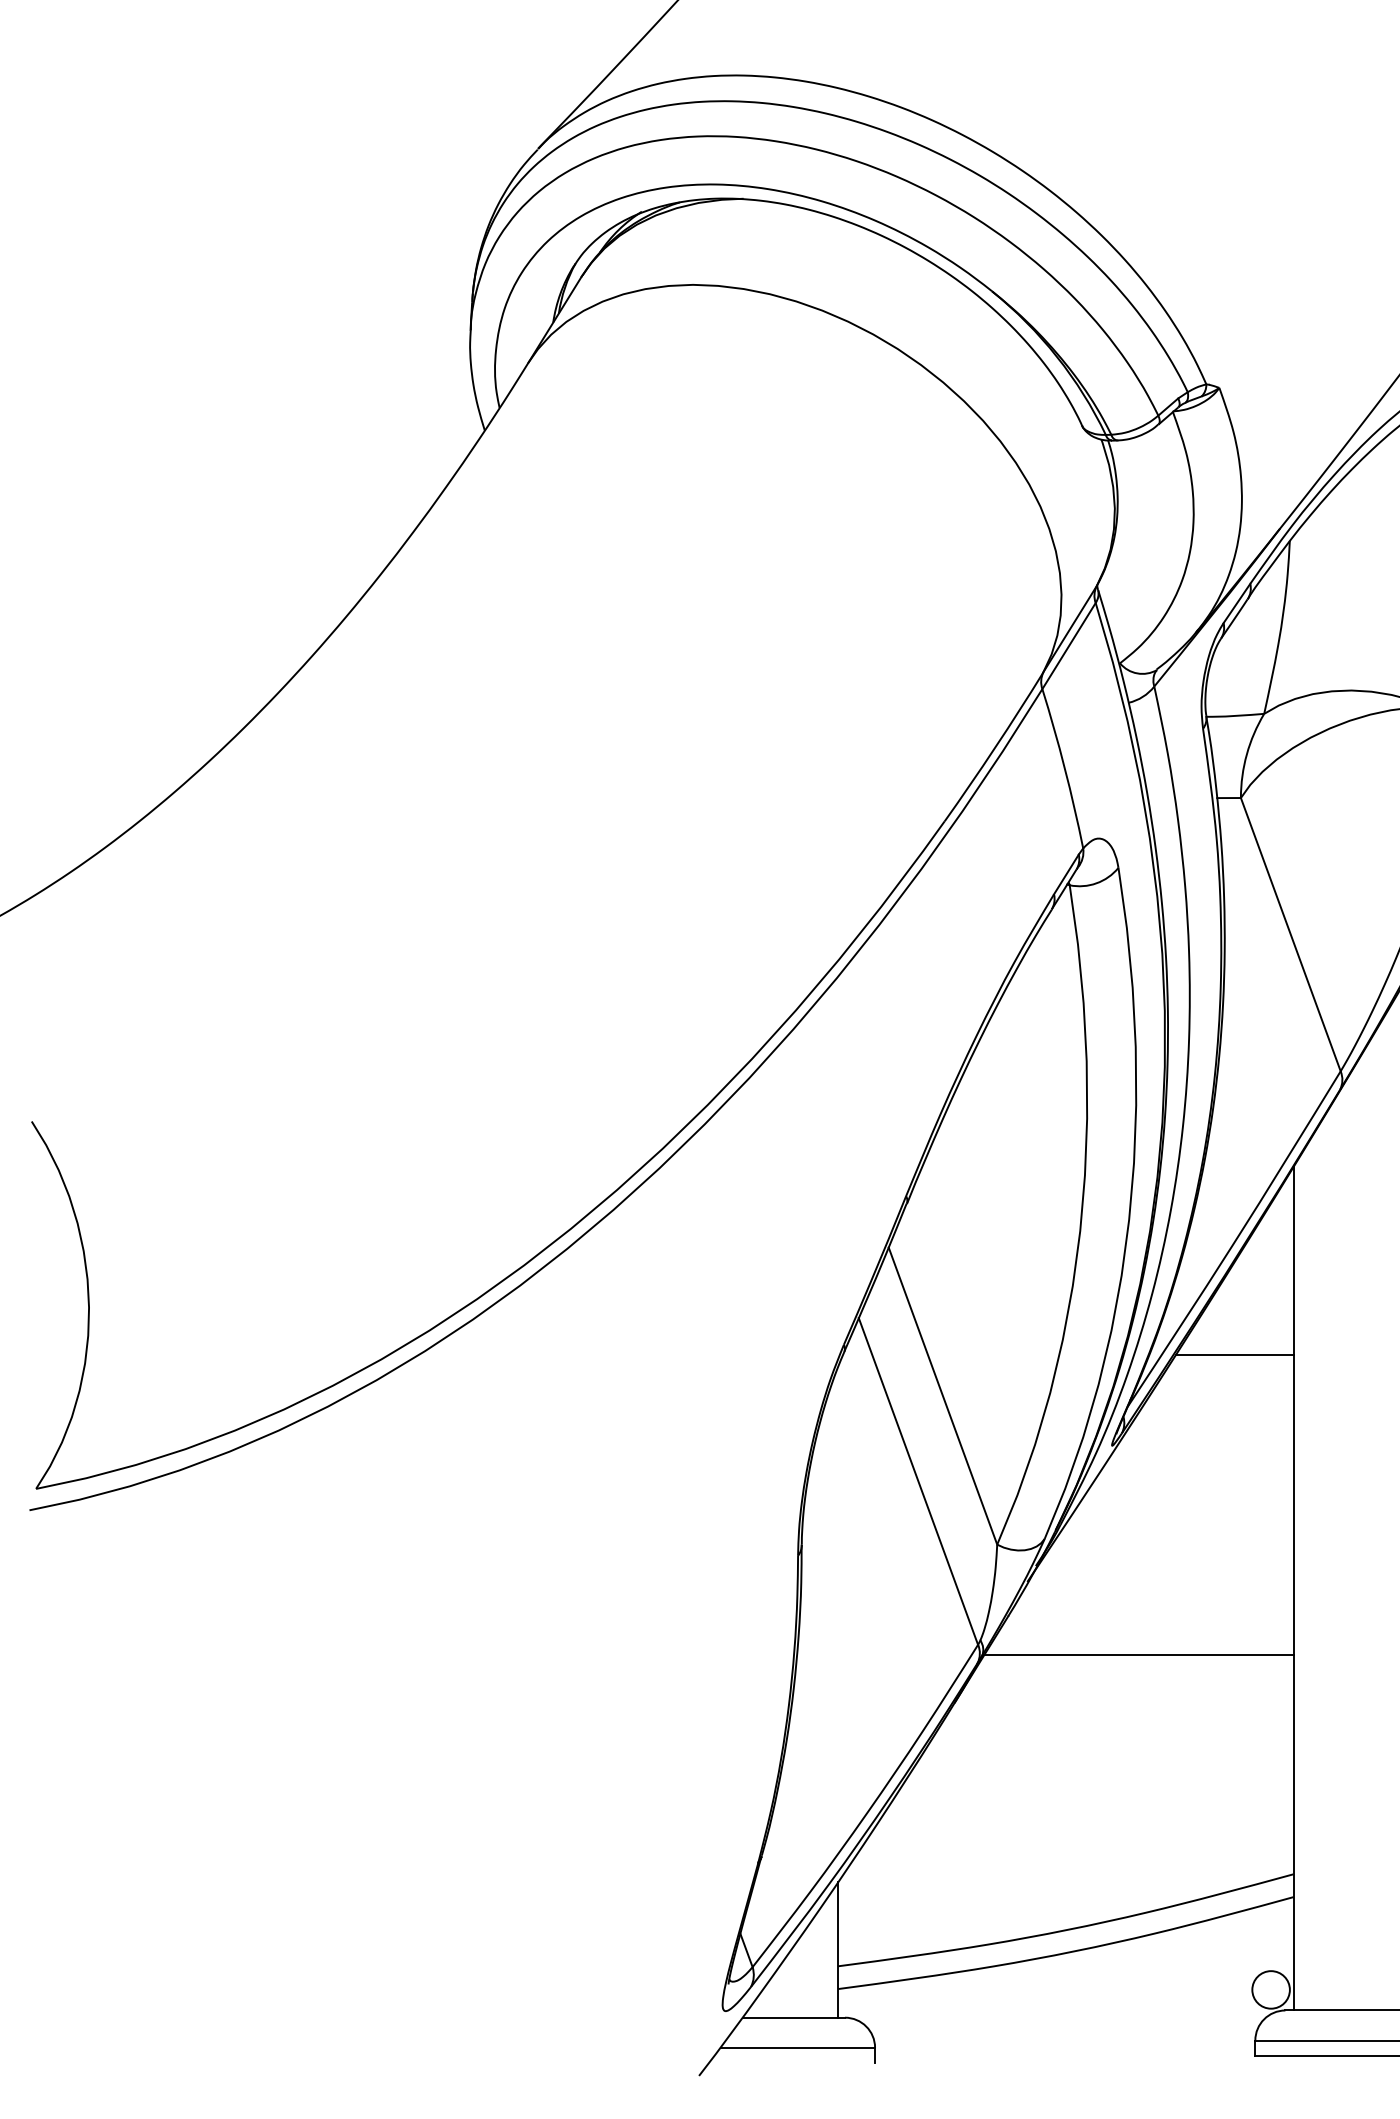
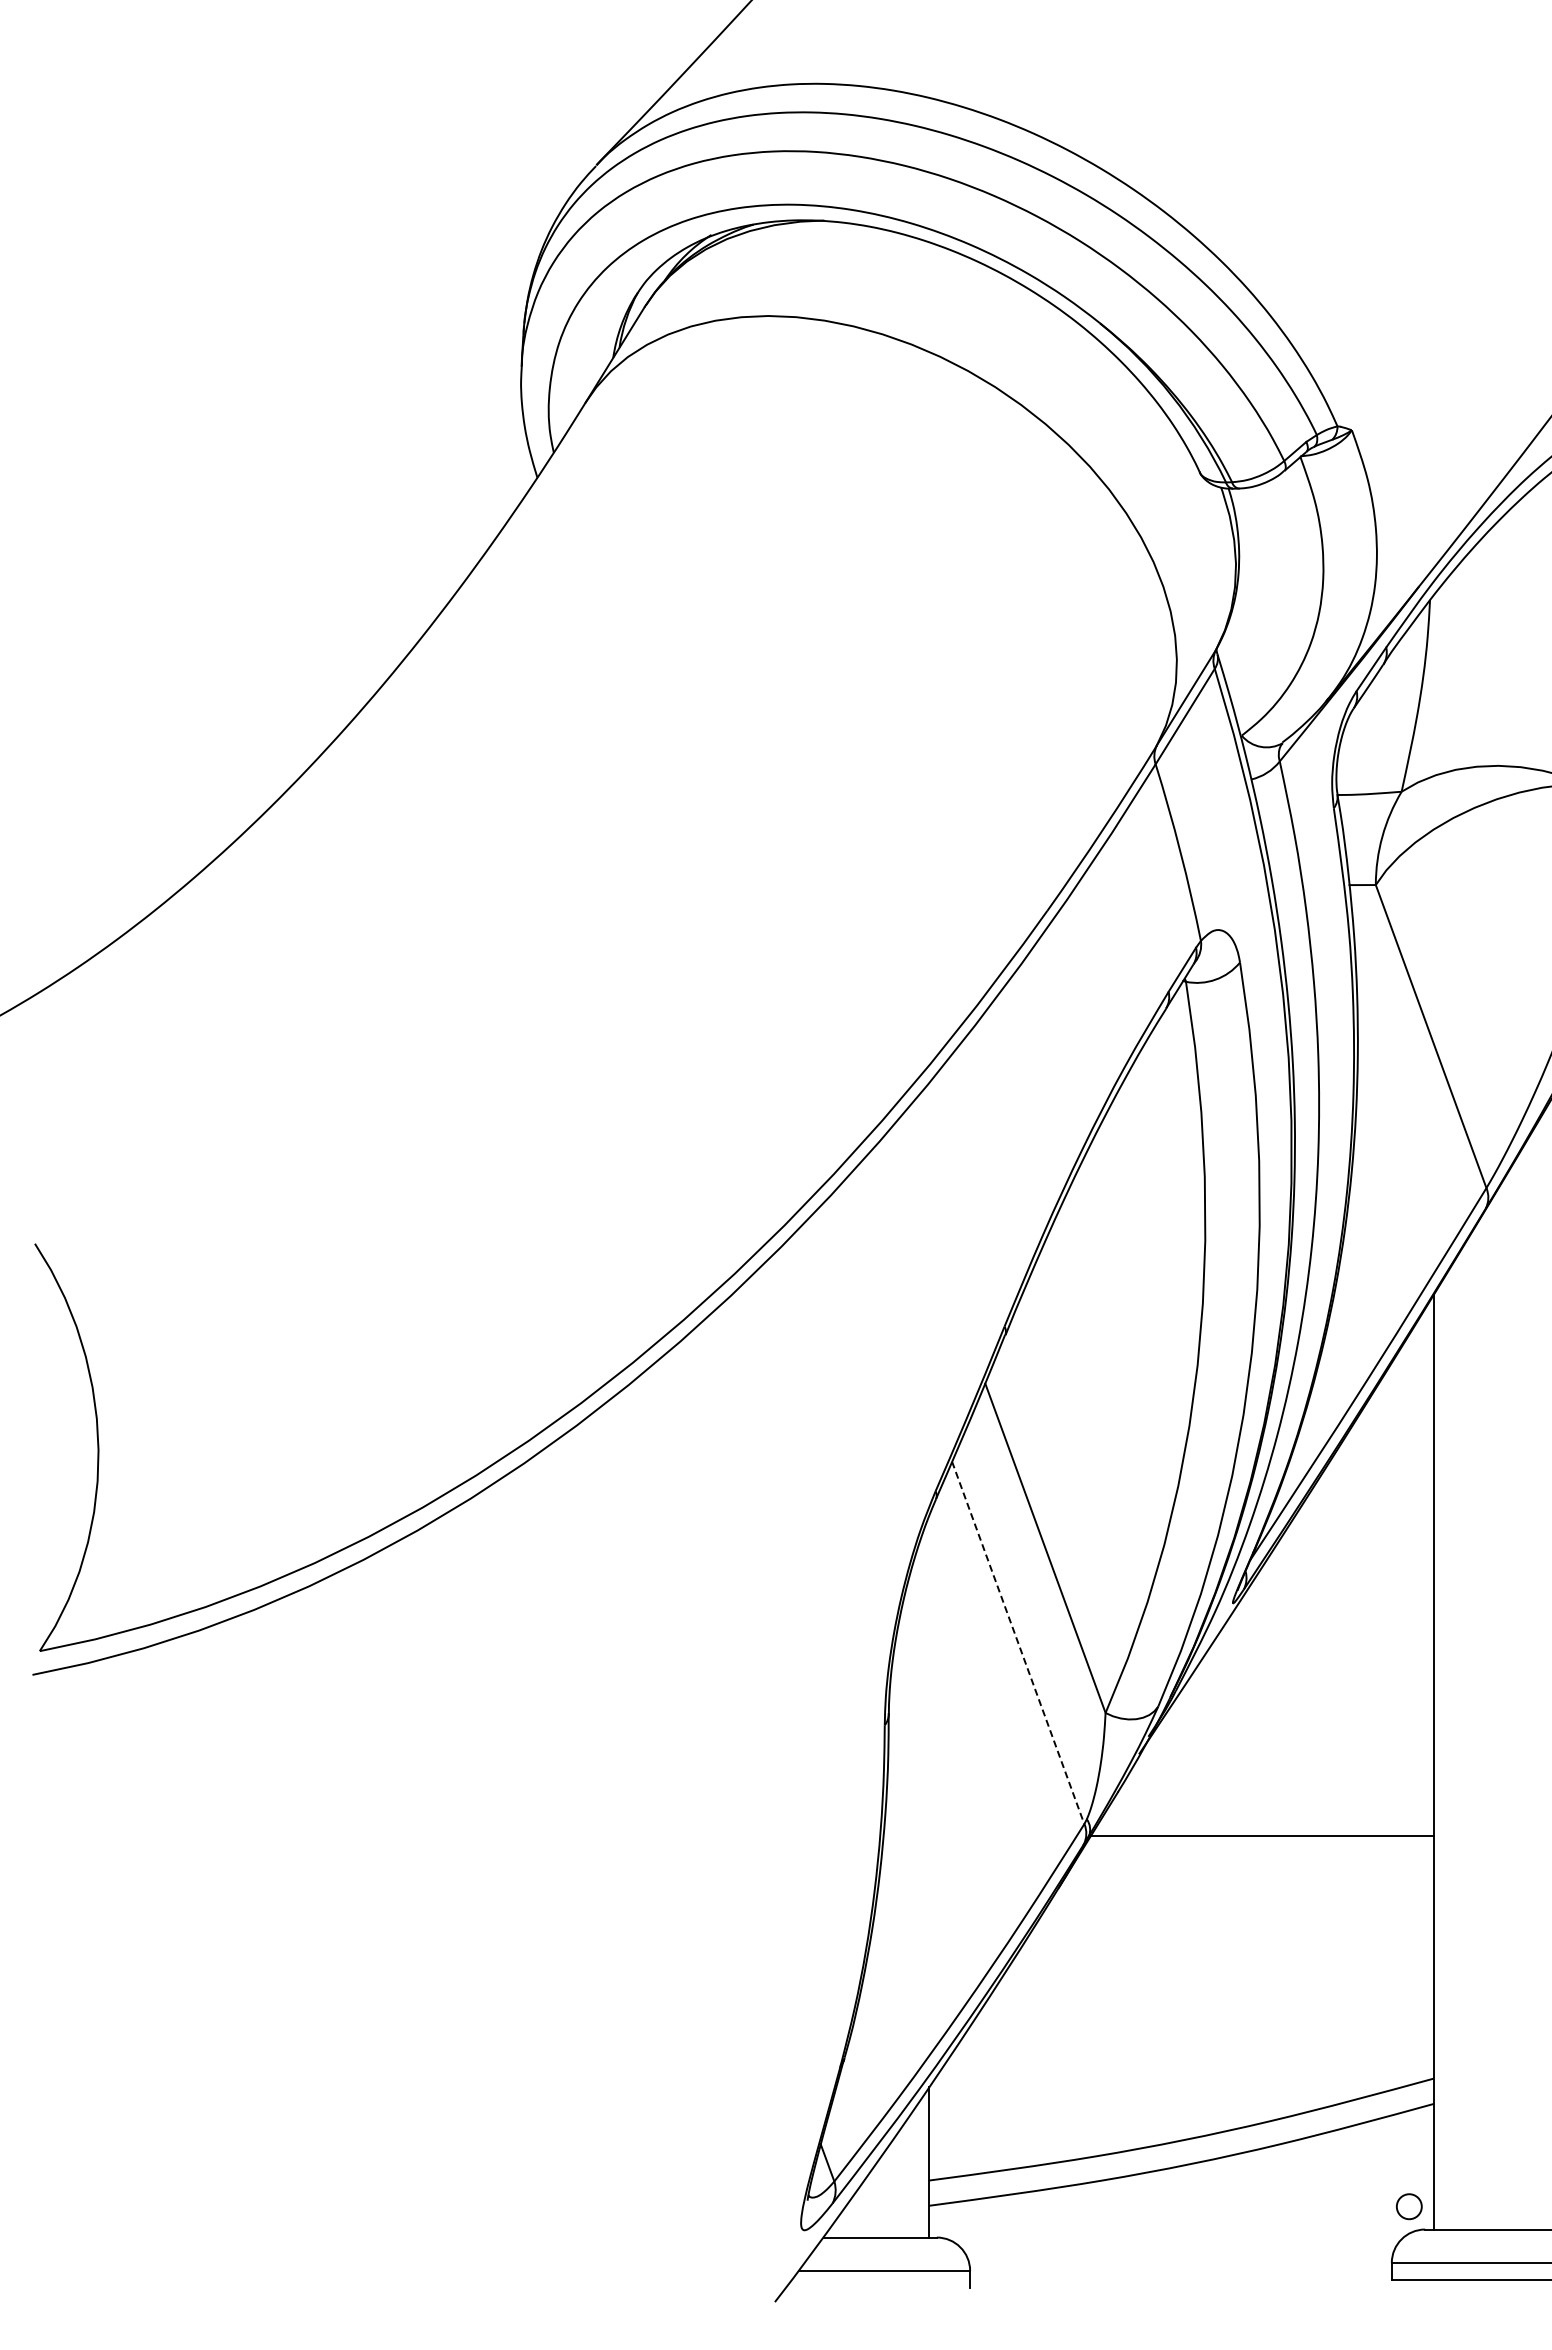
line: (1234, 1354) -> (1368, 1502), removed
line: (918, 1481) -> (1018, 1642), solid -> dashed
circle: (1271, 1989) -> (1409, 2206), size x0.6

